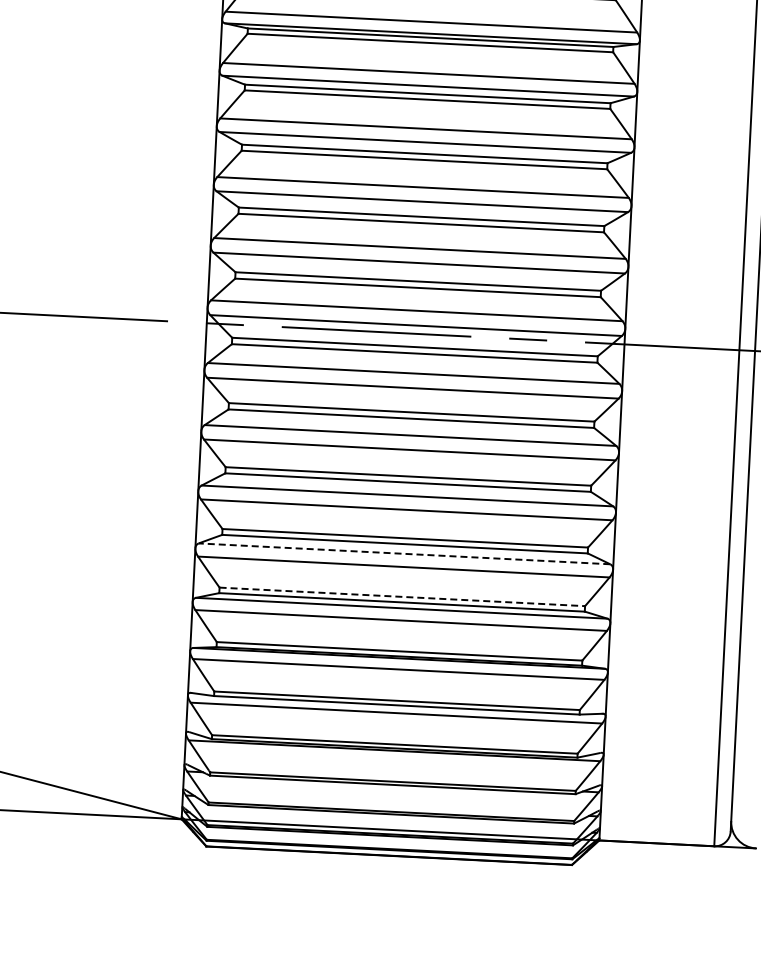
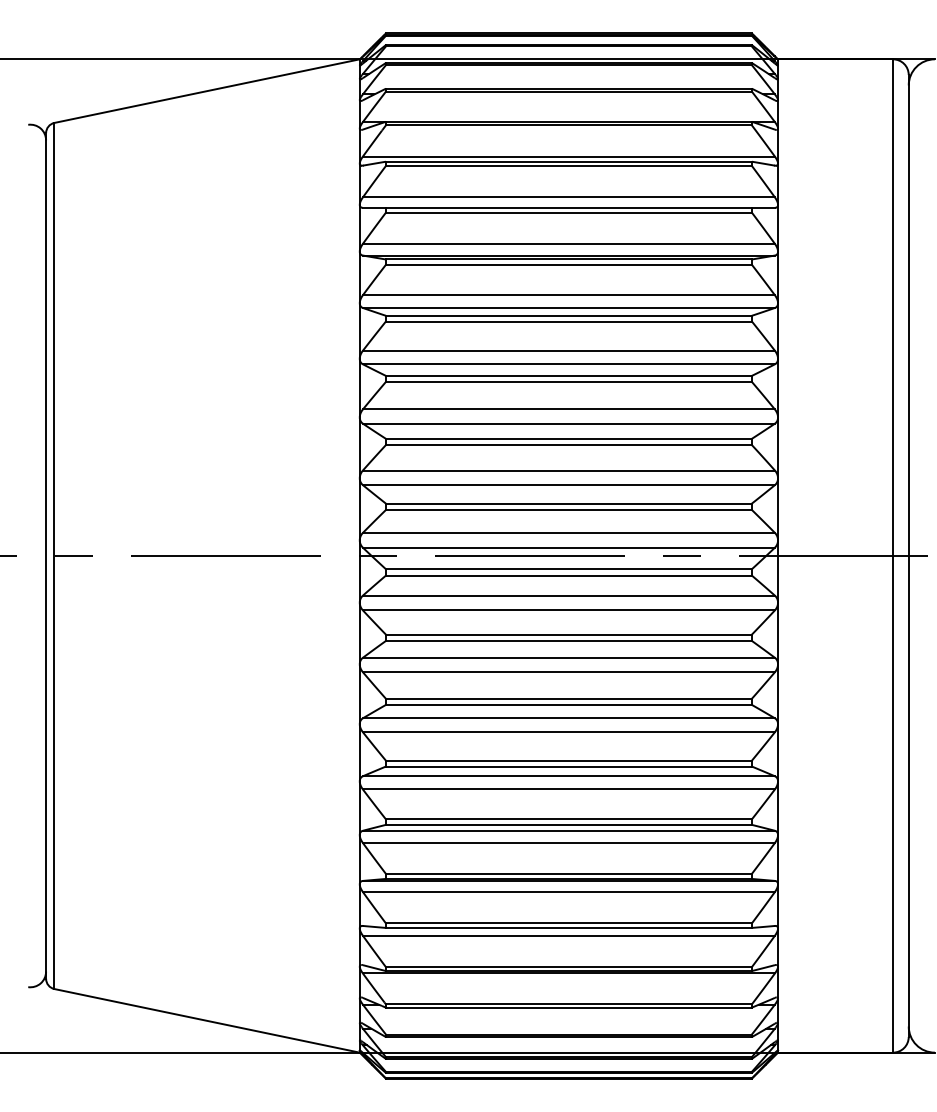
line: (404, 554) -> (568, 776), dashed -> solid
line: (401, 597) -> (568, 819), dashed -> solid

